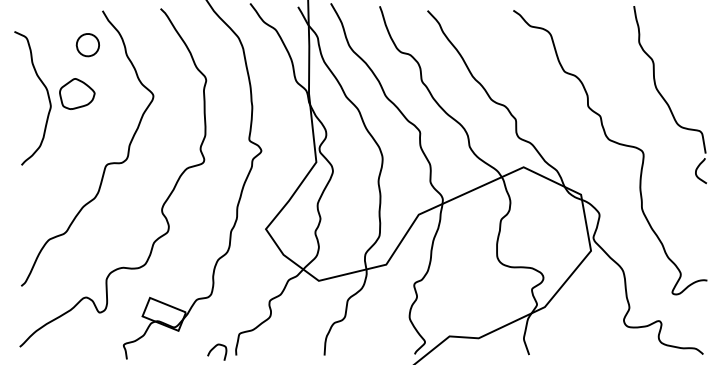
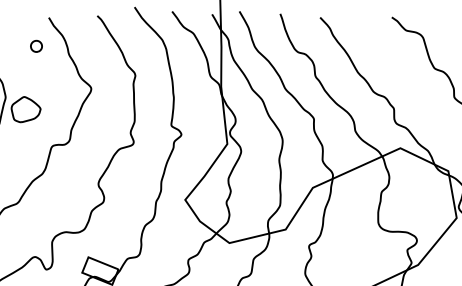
part: (87, 45) -> (36, 46), size x0.6
part: (77, 93) -> (26, 109), moved

